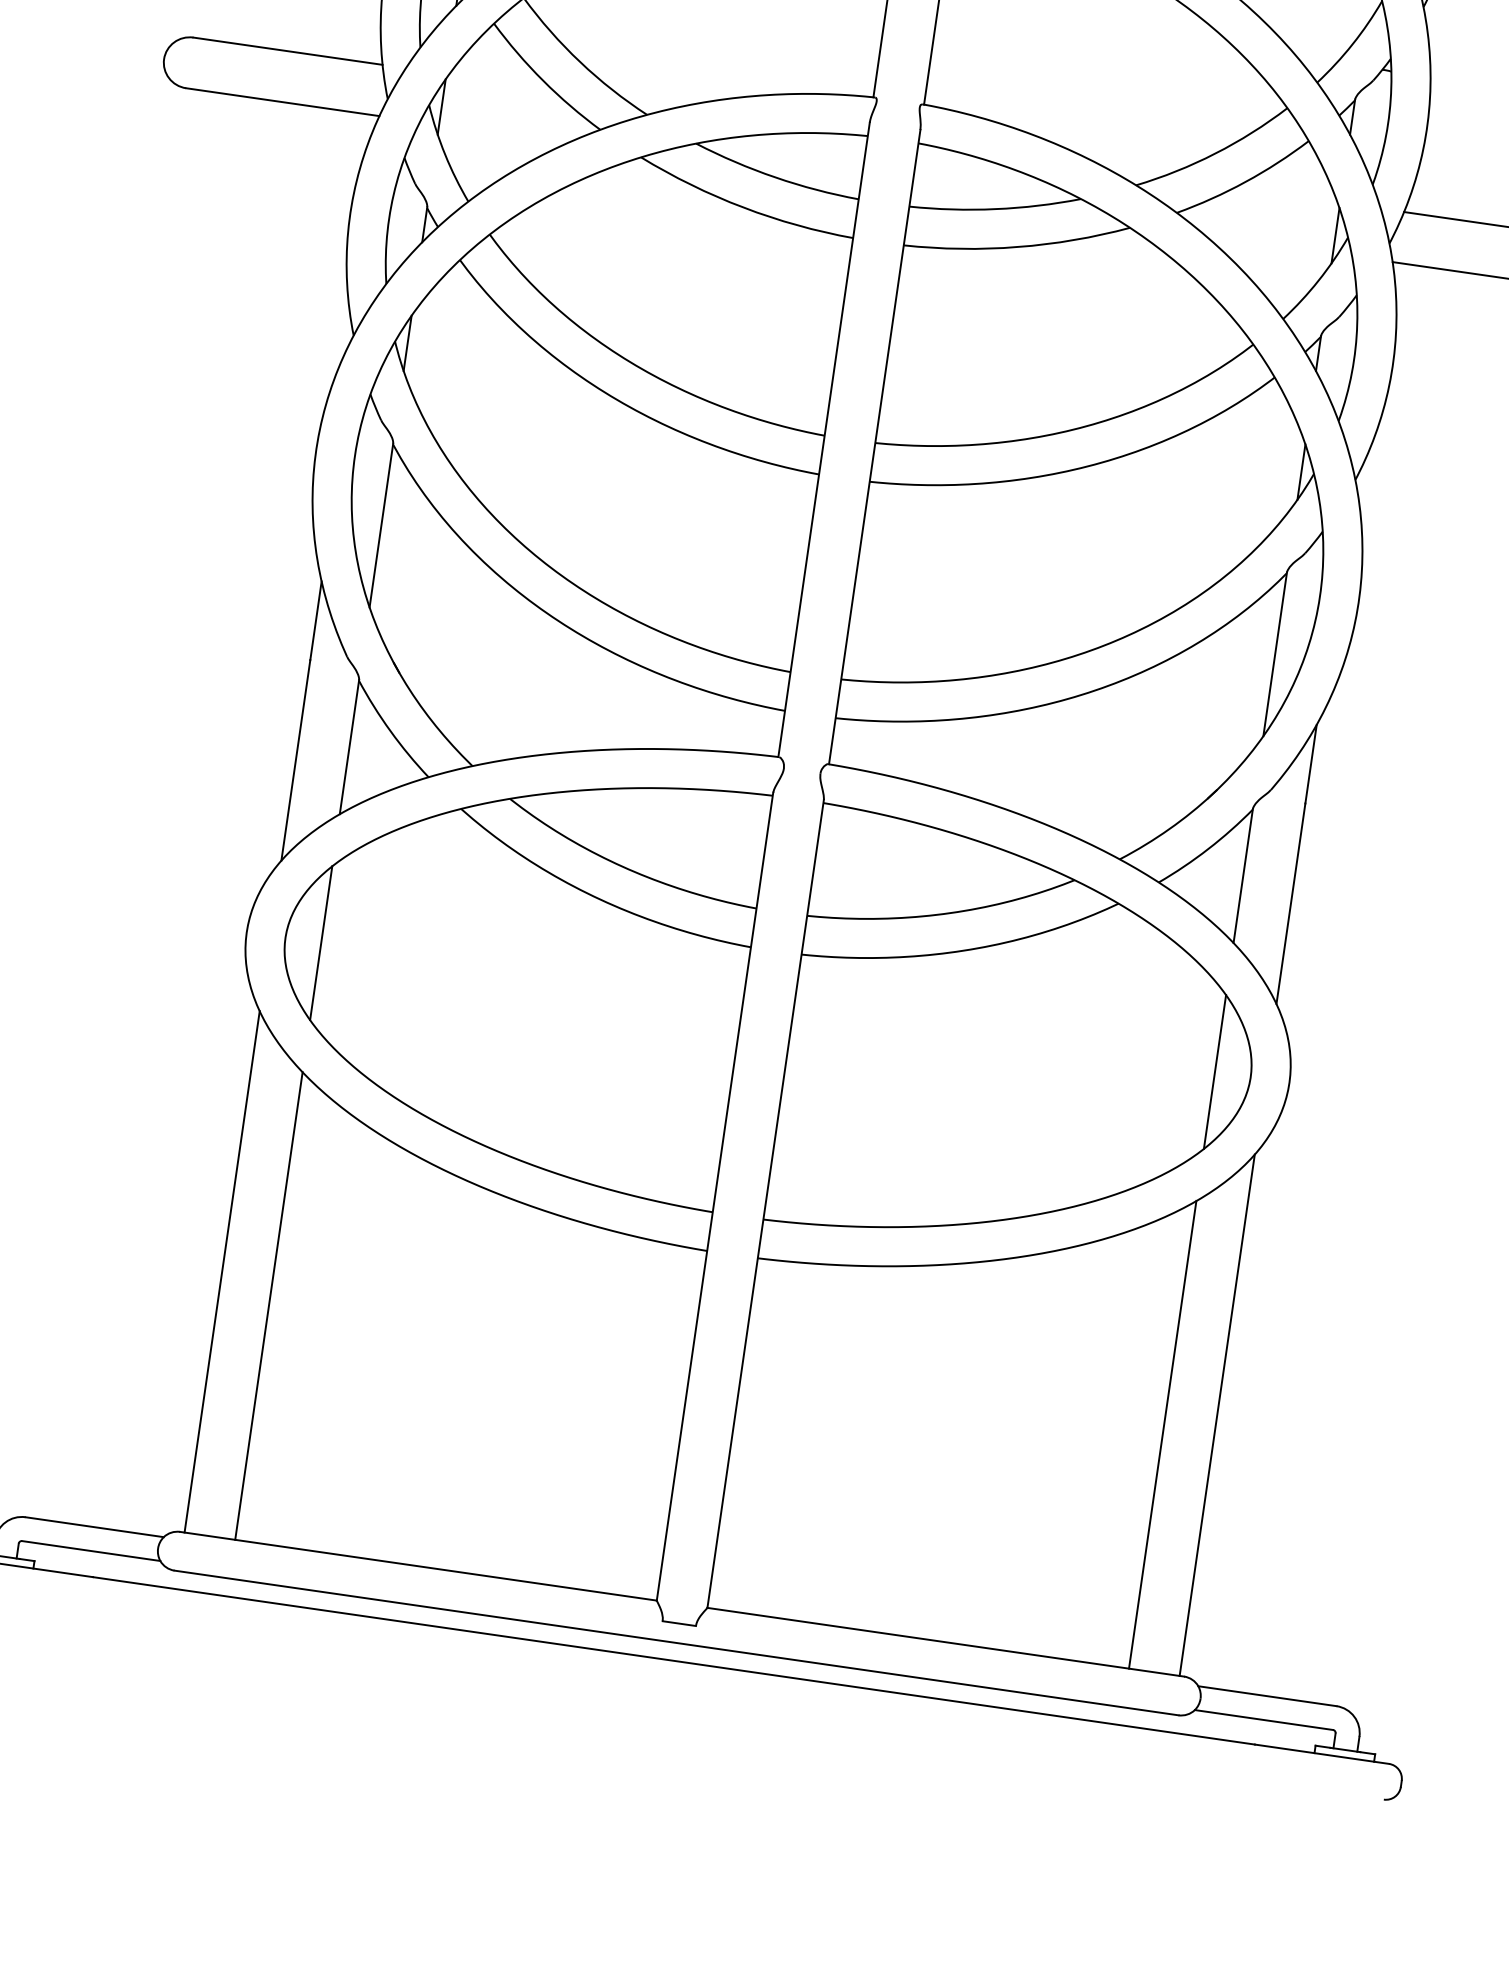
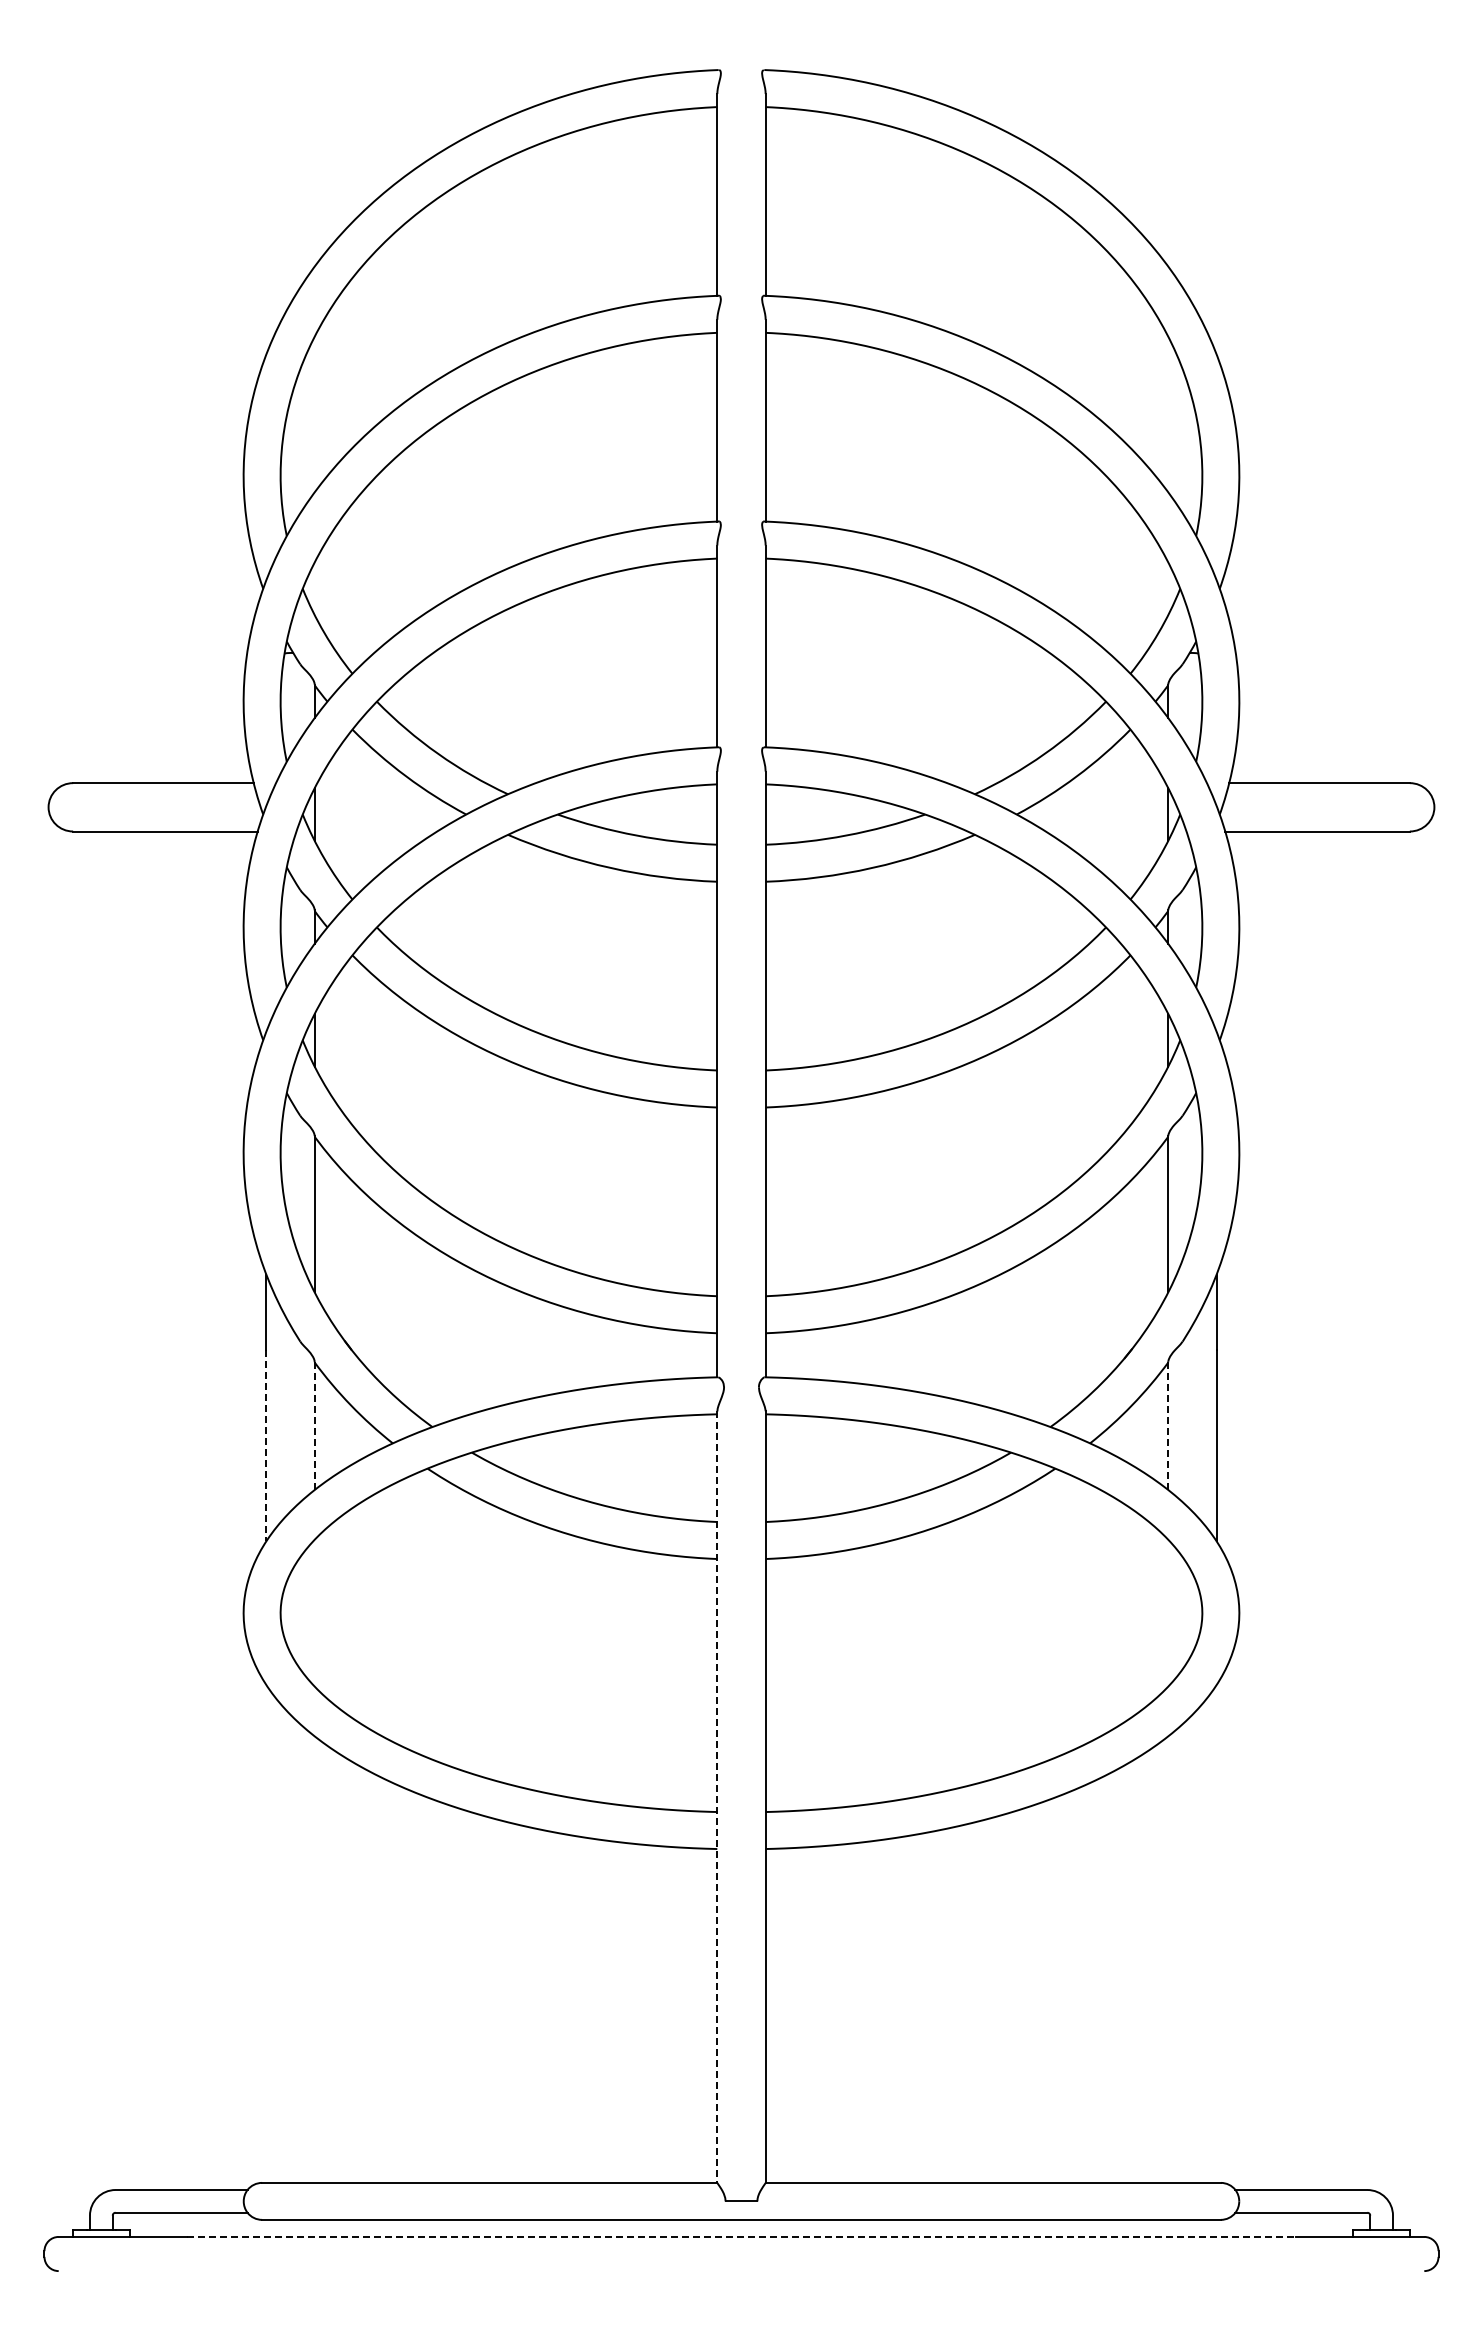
line: (349, 746) -> (314, 1425), solid -> dashed
line: (295, 760) -> (266, 1445), solid -> dashed
line: (1243, 876) -> (1168, 1426), solid -> dashed
line: (321, 942) -> (314, 1612), removed
line: (1215, 1071) -> (1168, 1612), removed
line: (715, 1197) -> (717, 1797), solid -> dashed
line: (222, 1271) -> (266, 1933), removed
line: (268, 1305) -> (314, 1959), removed
line: (1217, 1414) -> (1216, 1933), removed
line: (1162, 1434) -> (1168, 1959), removed
line: (674, 1660) -> (741, 2236), solid -> dashed

